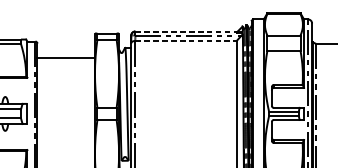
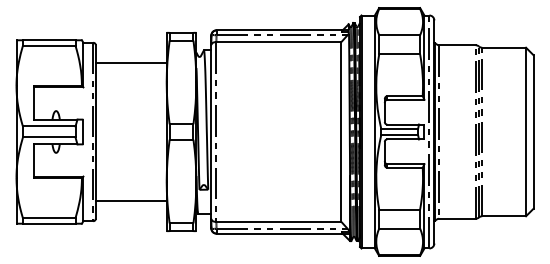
line: (186, 31) -> (279, 30), dashed -> solid
line: (185, 41) -> (278, 42), dashed -> solid

